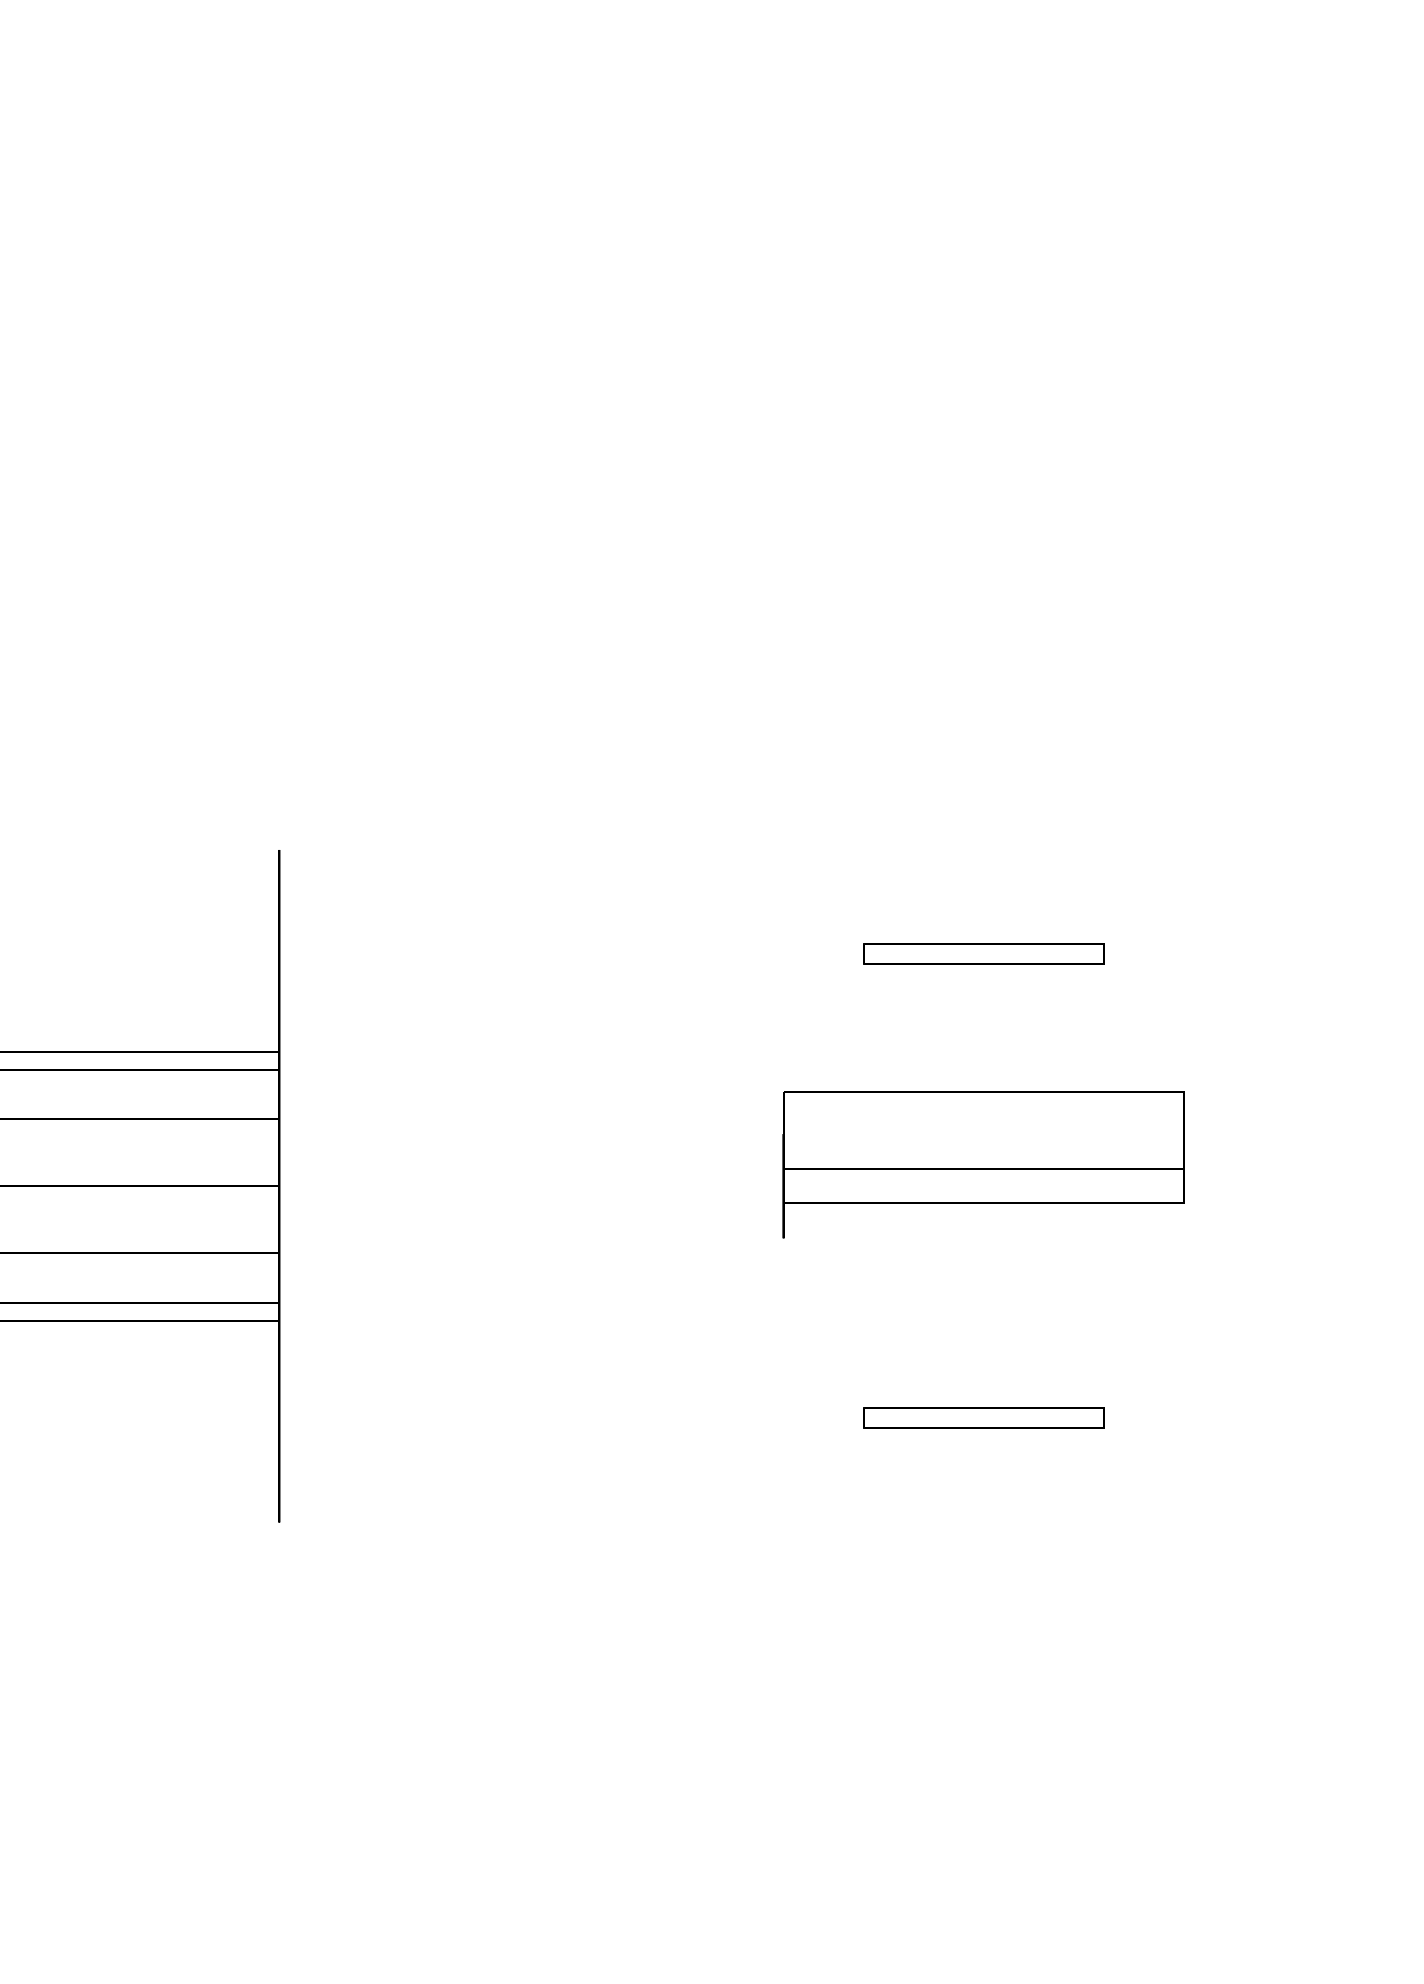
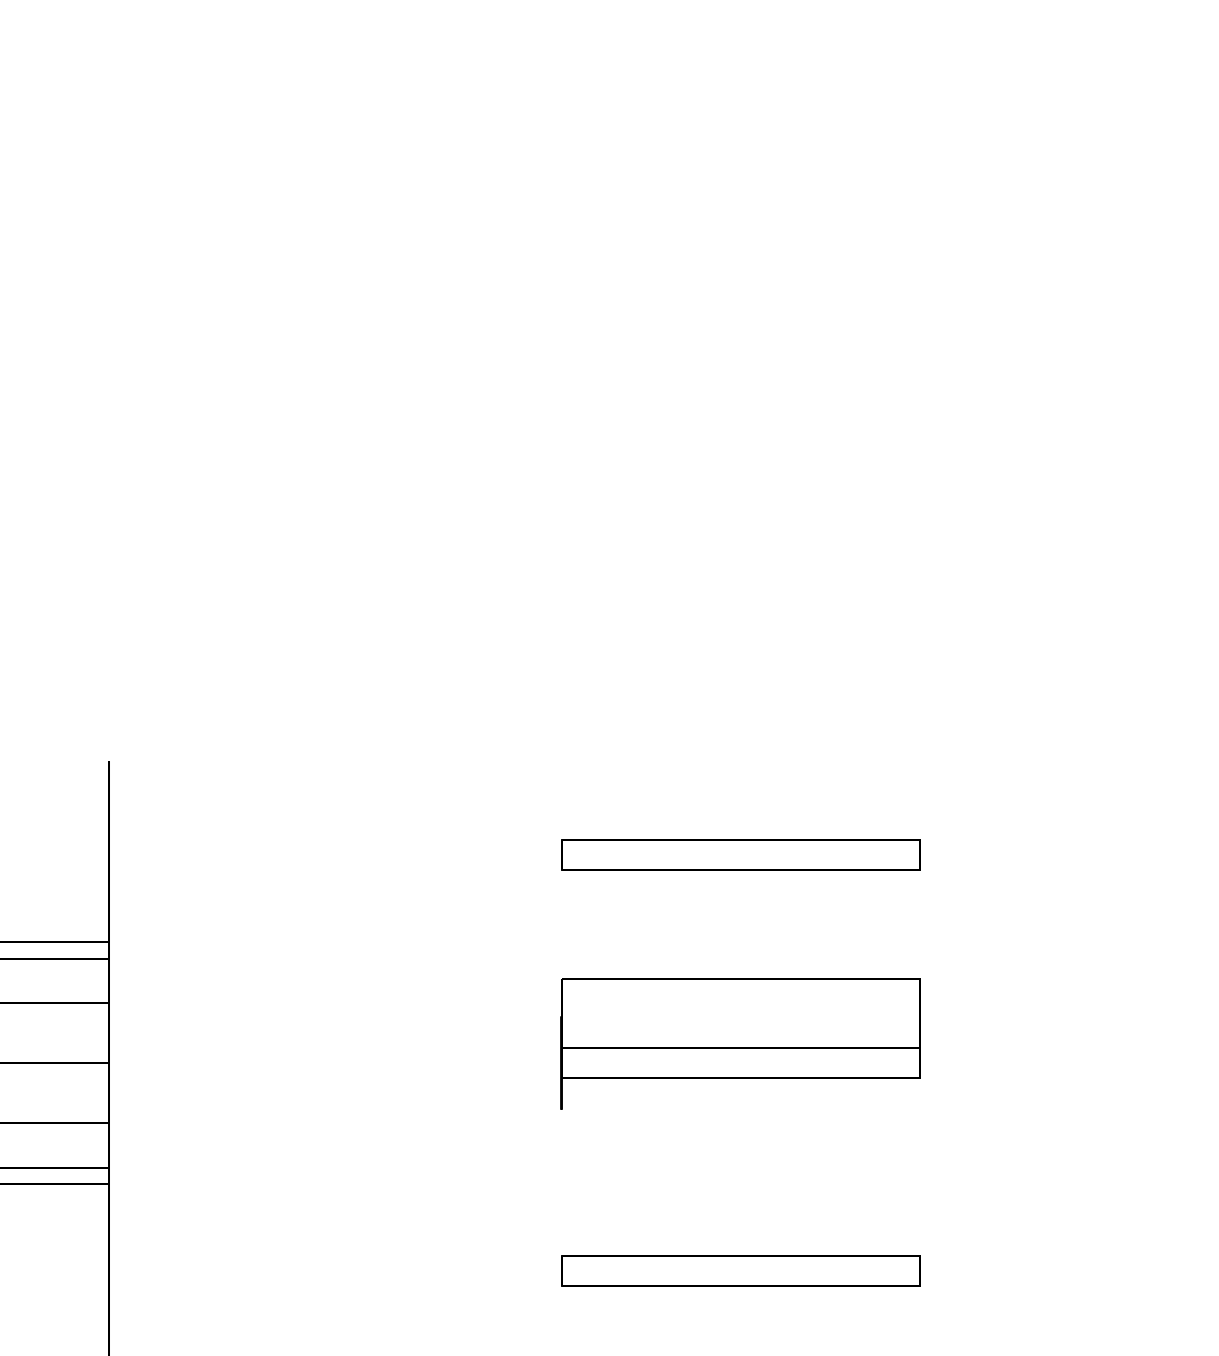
part: (983, 953) -> (740, 854), size x1.67
part: (983, 1417) -> (740, 1270), size x1.67

